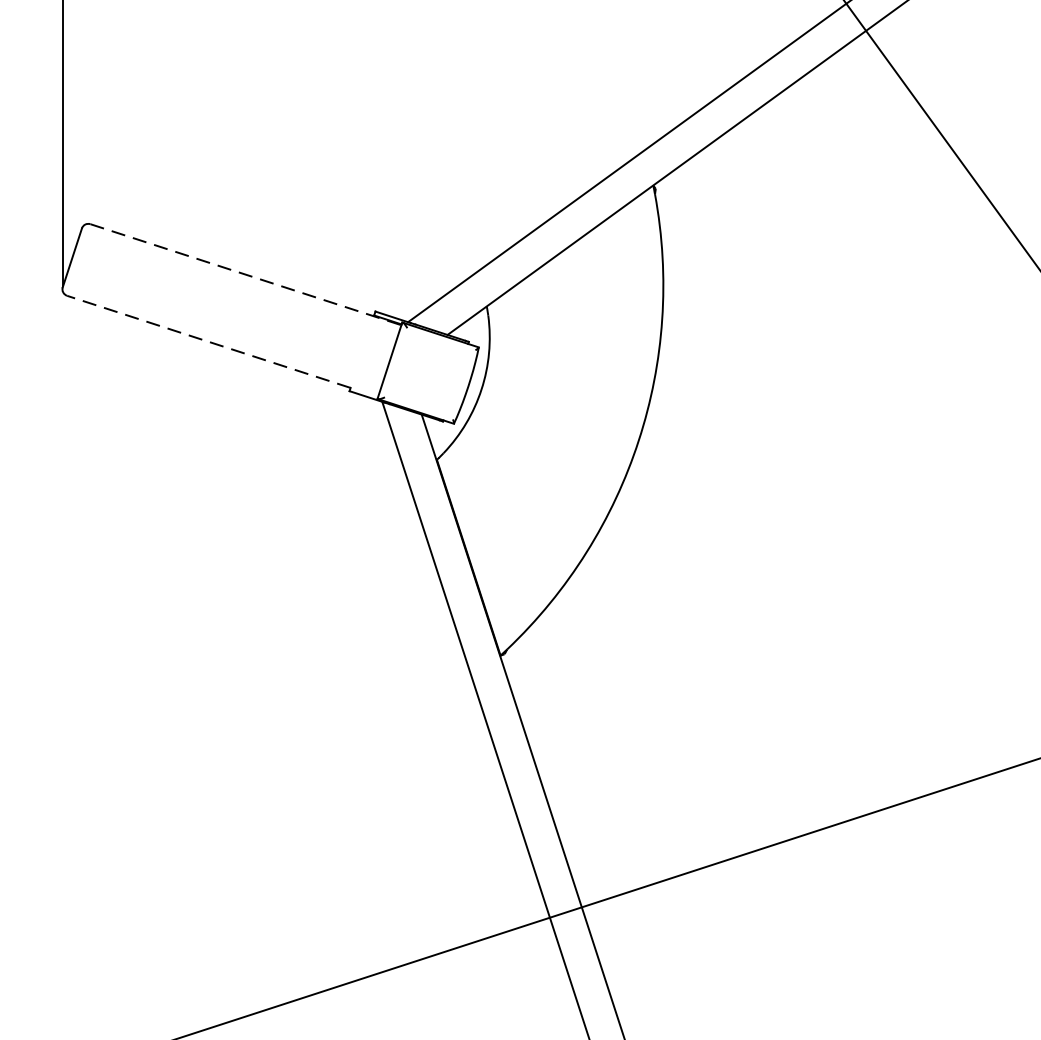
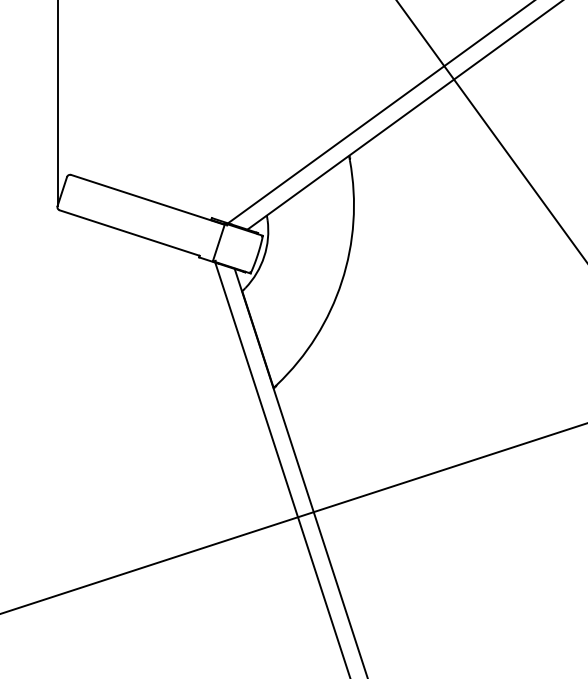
line: (244, 273) -> (147, 199), dashed -> solid
line: (208, 342) -> (129, 233), dashed -> solid

